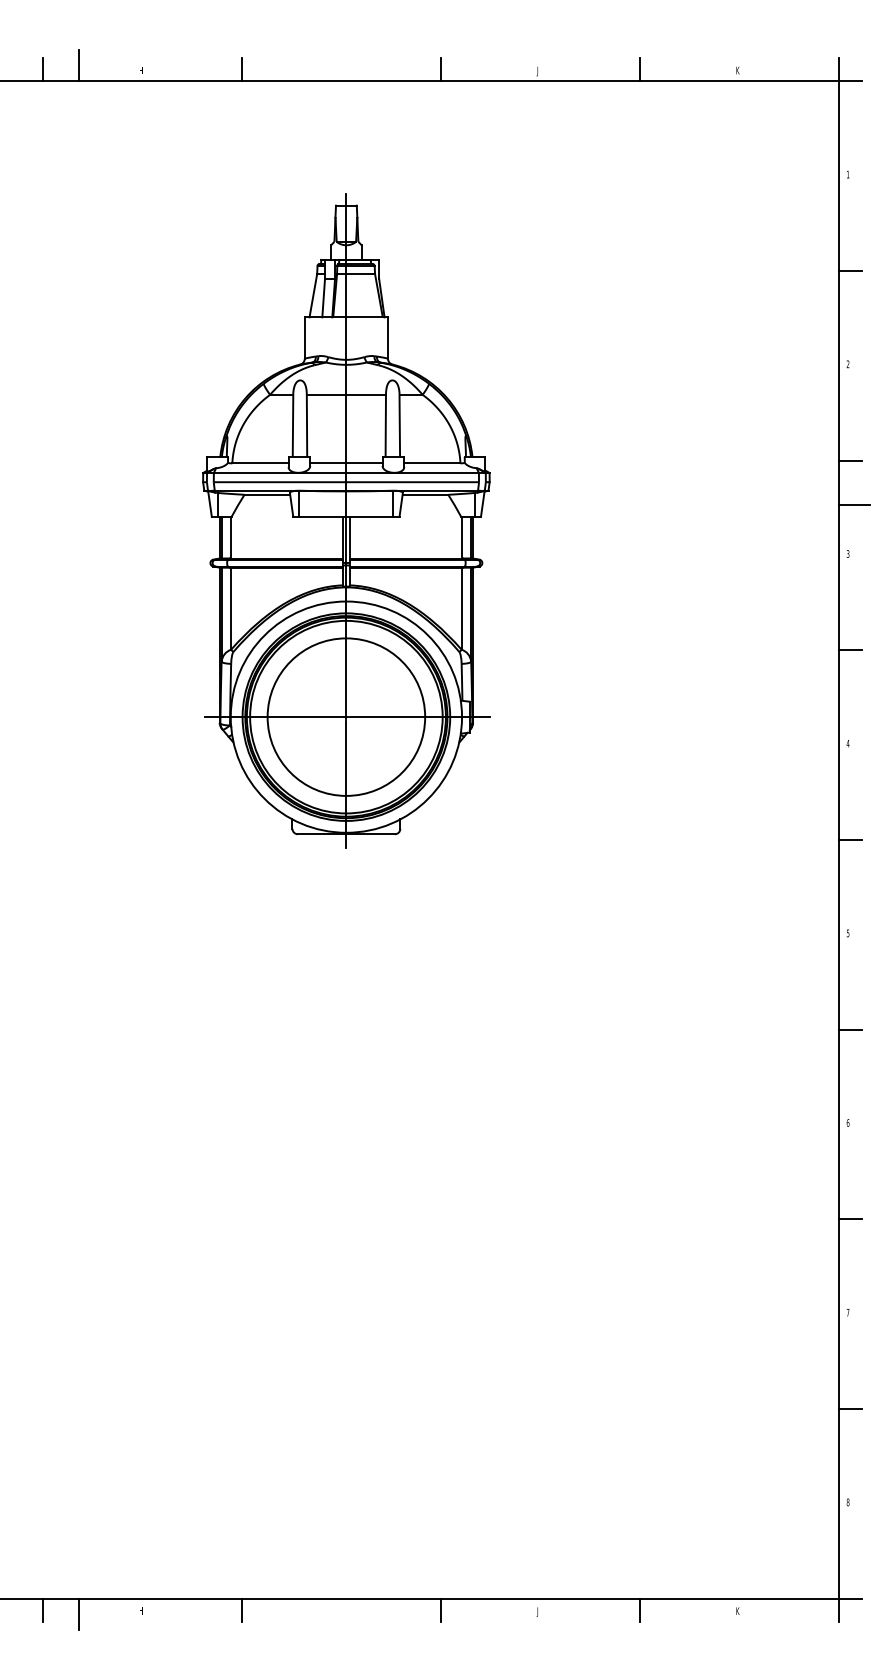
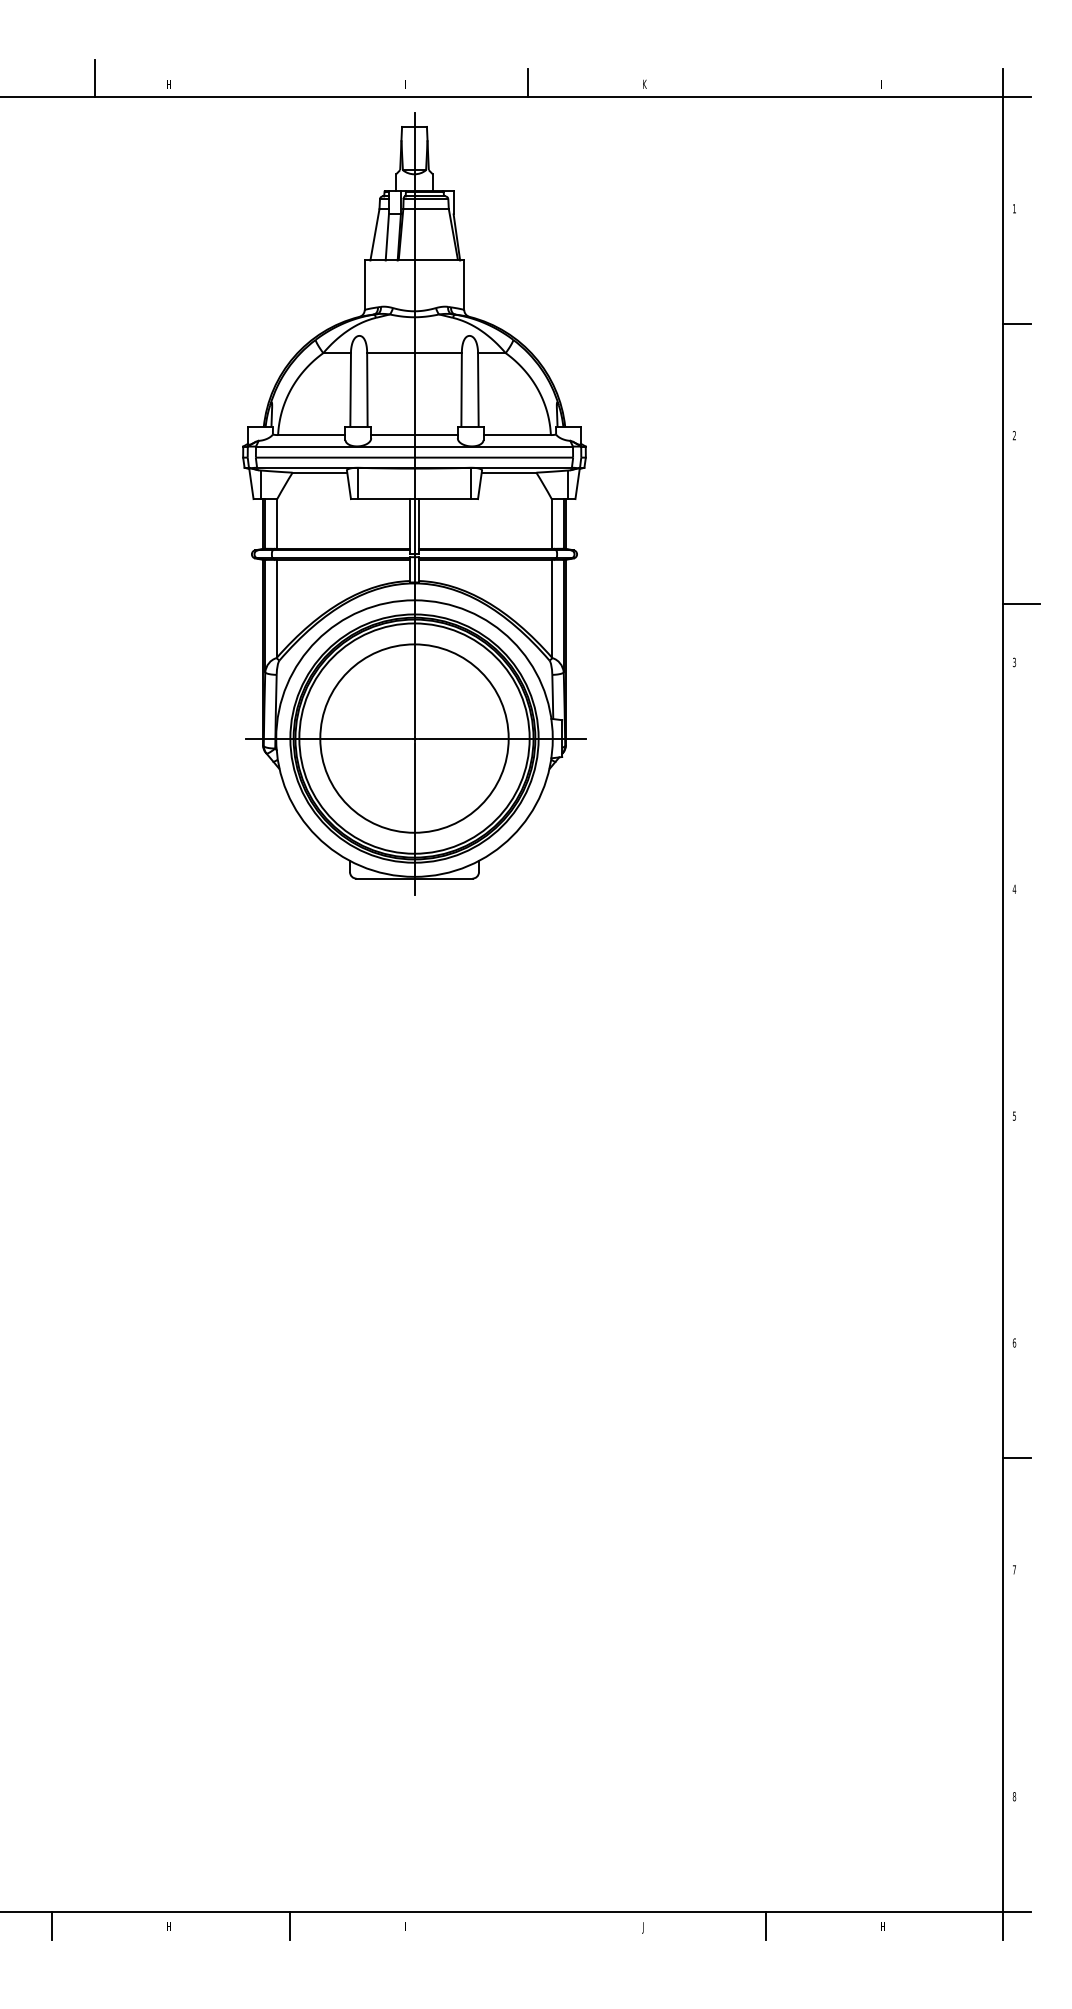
line: (42, 69) -> (51, 83), removed
line: (241, 69) -> (289, 83), removed
line: (639, 69) -> (765, 83), removed
text: (737, 69) -> (882, 83), K -> I
text: (538, 71) -> (644, 85), J -> K
line: (849, 460) -> (1016, 550), removed
part: (346, 520) -> (414, 503), moved
line: (849, 650) -> (1016, 777), removed
line: (849, 840) -> (1016, 1004), removed
line: (849, 1029) -> (1016, 1231), removed
line: (849, 1409) -> (1016, 1685), removed
line: (440, 1610) -> (527, 1925), removed
text: (737, 1610) -> (882, 1926), K -> H
line: (78, 1613) -> (94, 1929), removed

